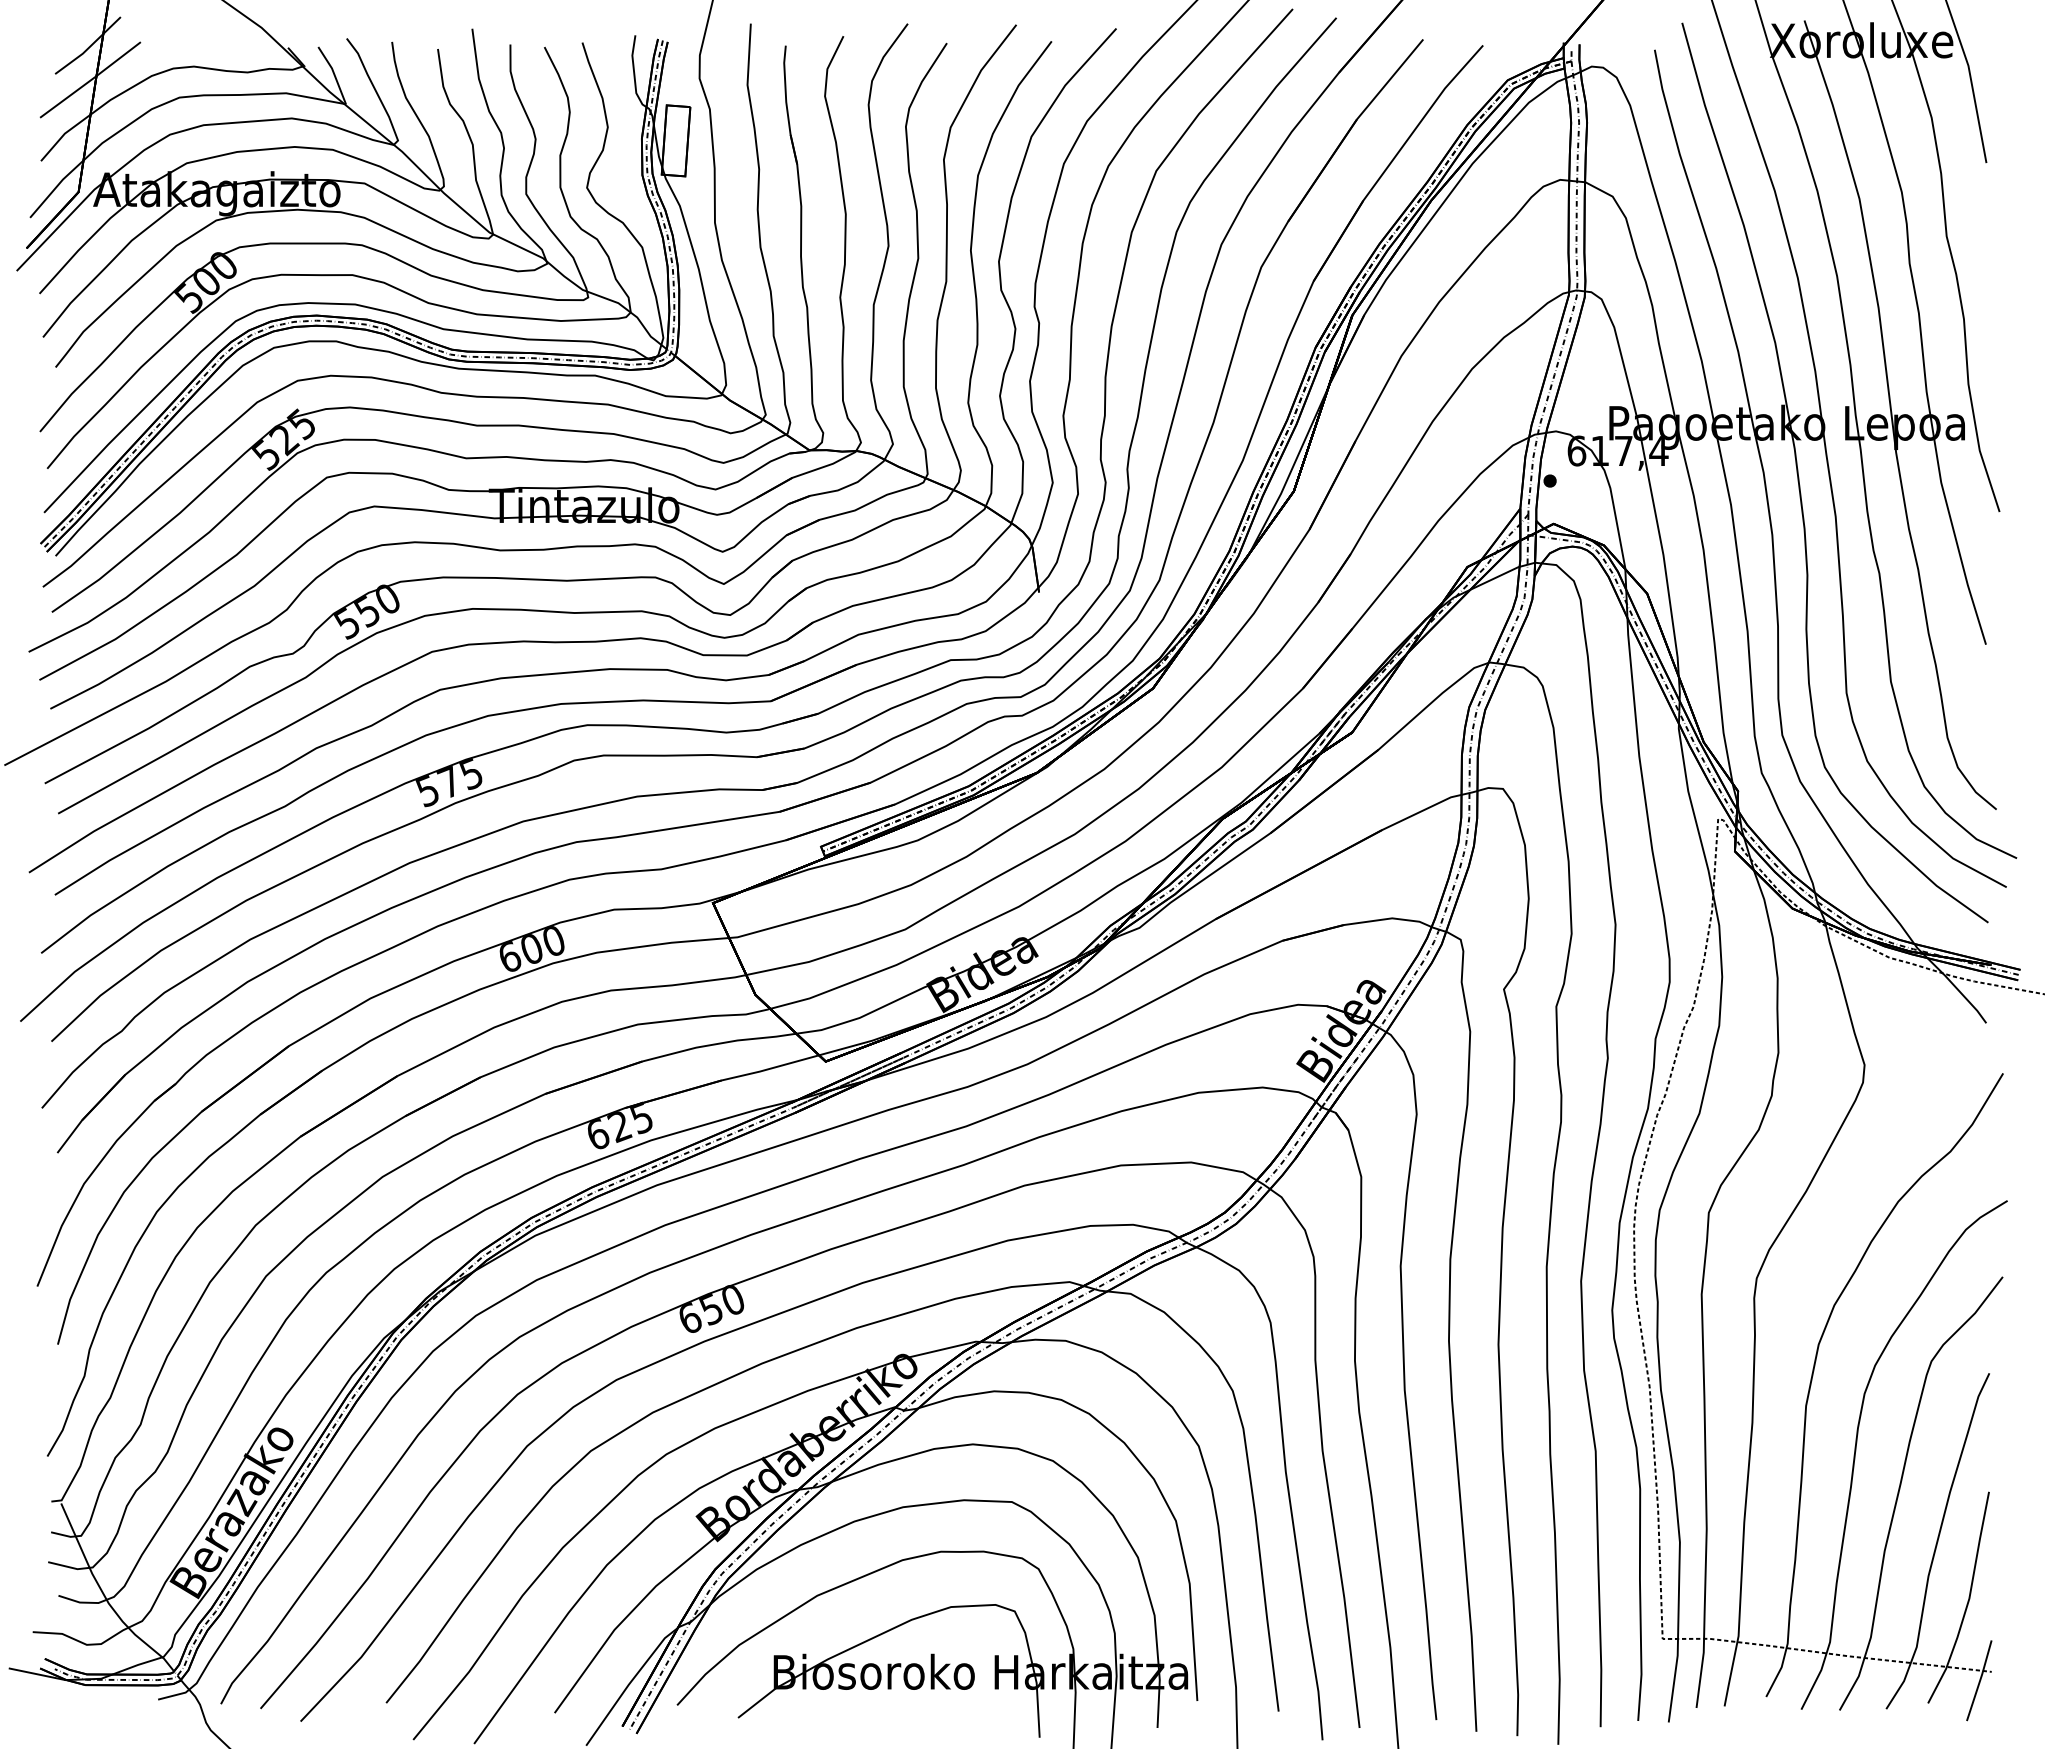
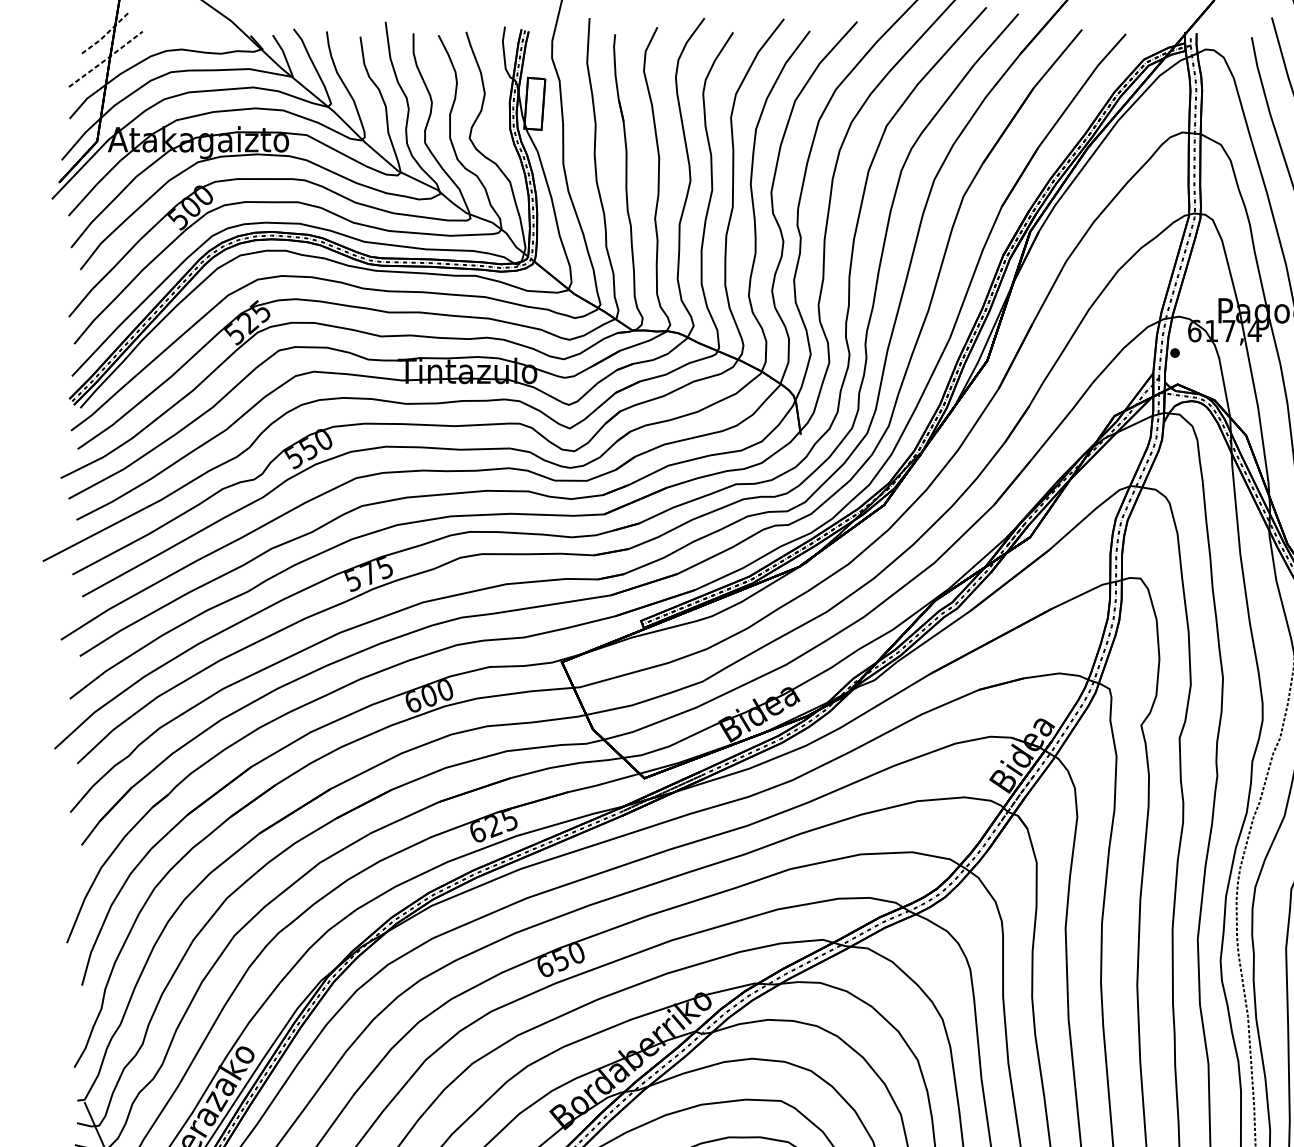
line: (88, 48) -> (104, 36), solid -> dashed
line: (91, 80) -> (106, 59), solid -> dashed

